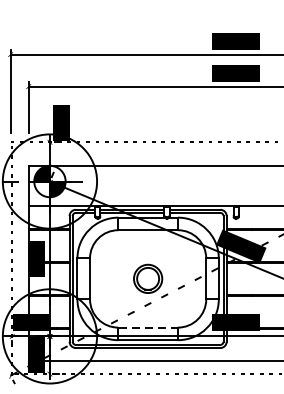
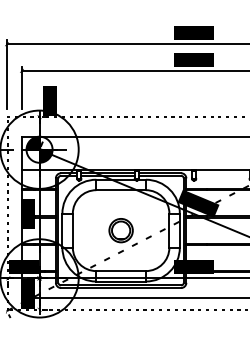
line: (148, 328) -> (121, 271), dashed -> solid

